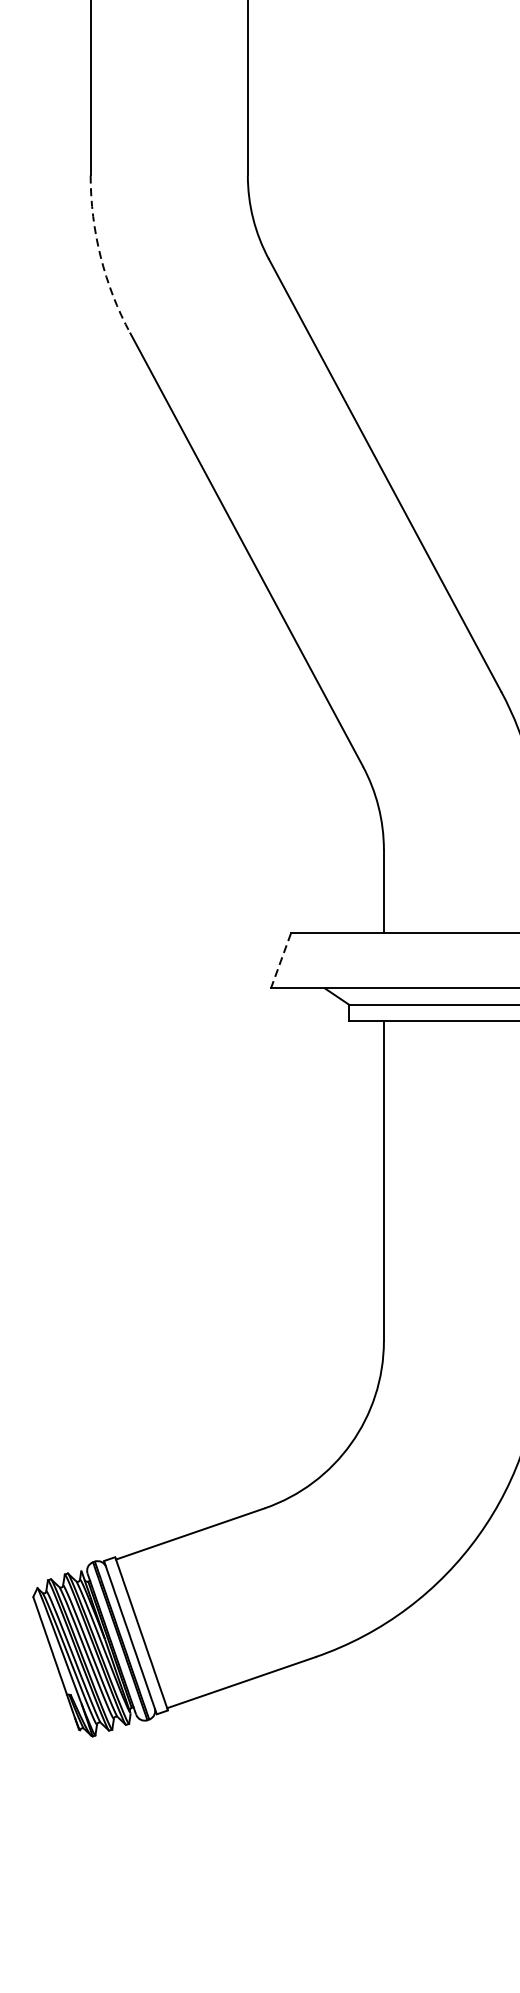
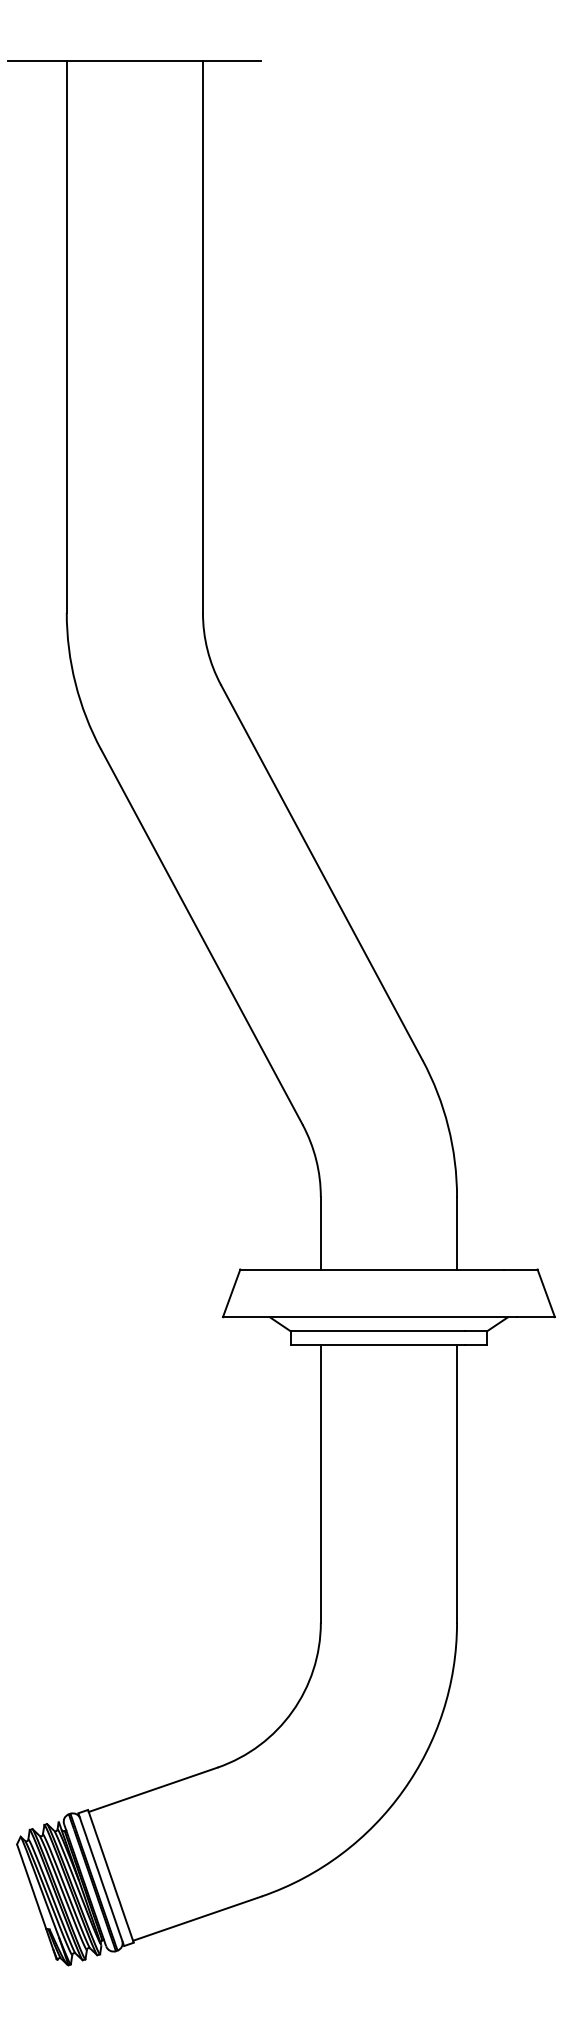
arc: (100, 257) -> (75, 683), dashed -> solid
line: (280, 961) -> (231, 1293), dashed -> solid

